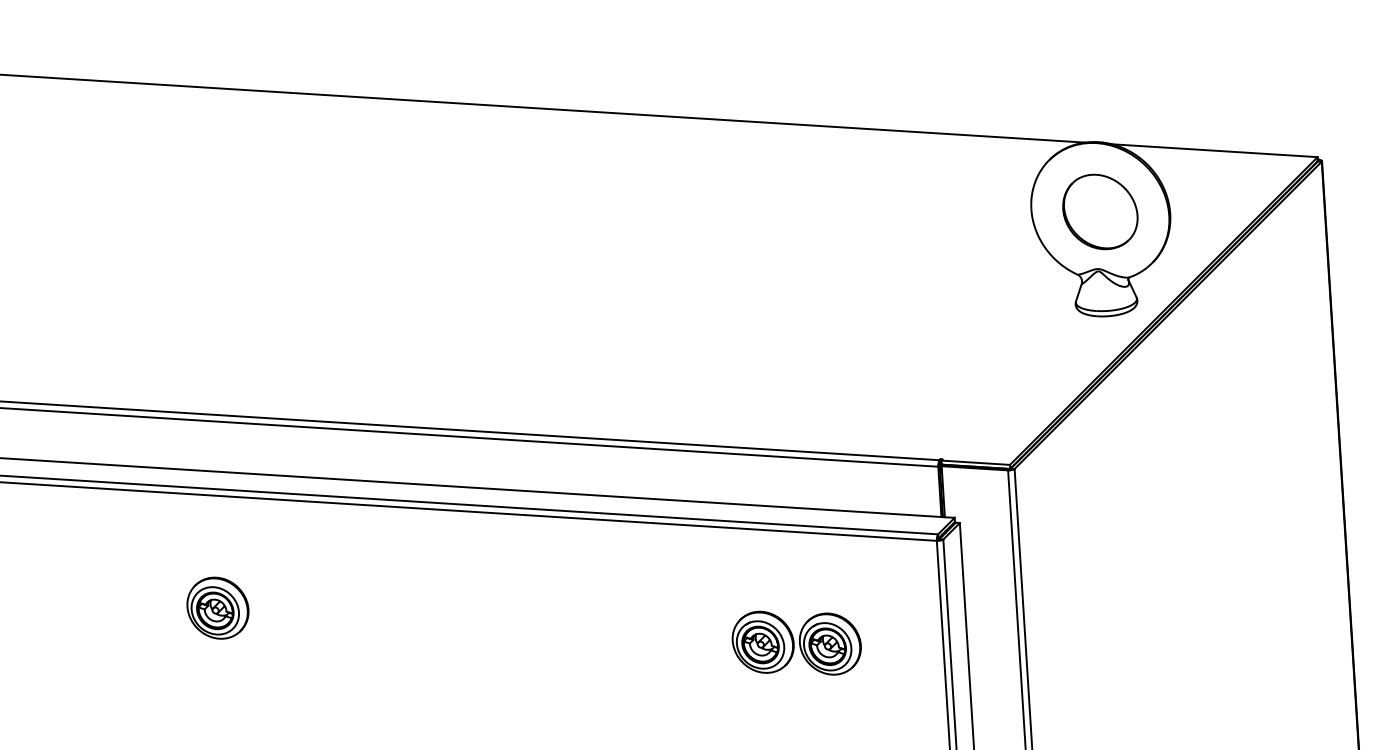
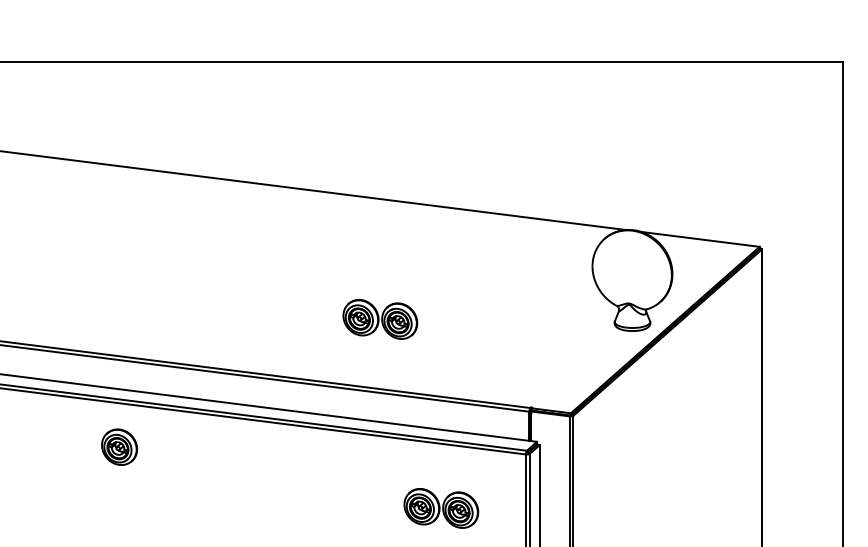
part: (1100, 211) -> (632, 270), removed
part: (671, 323) -> (380, 319), added
part: (217, 606) -> (119, 446), moved

